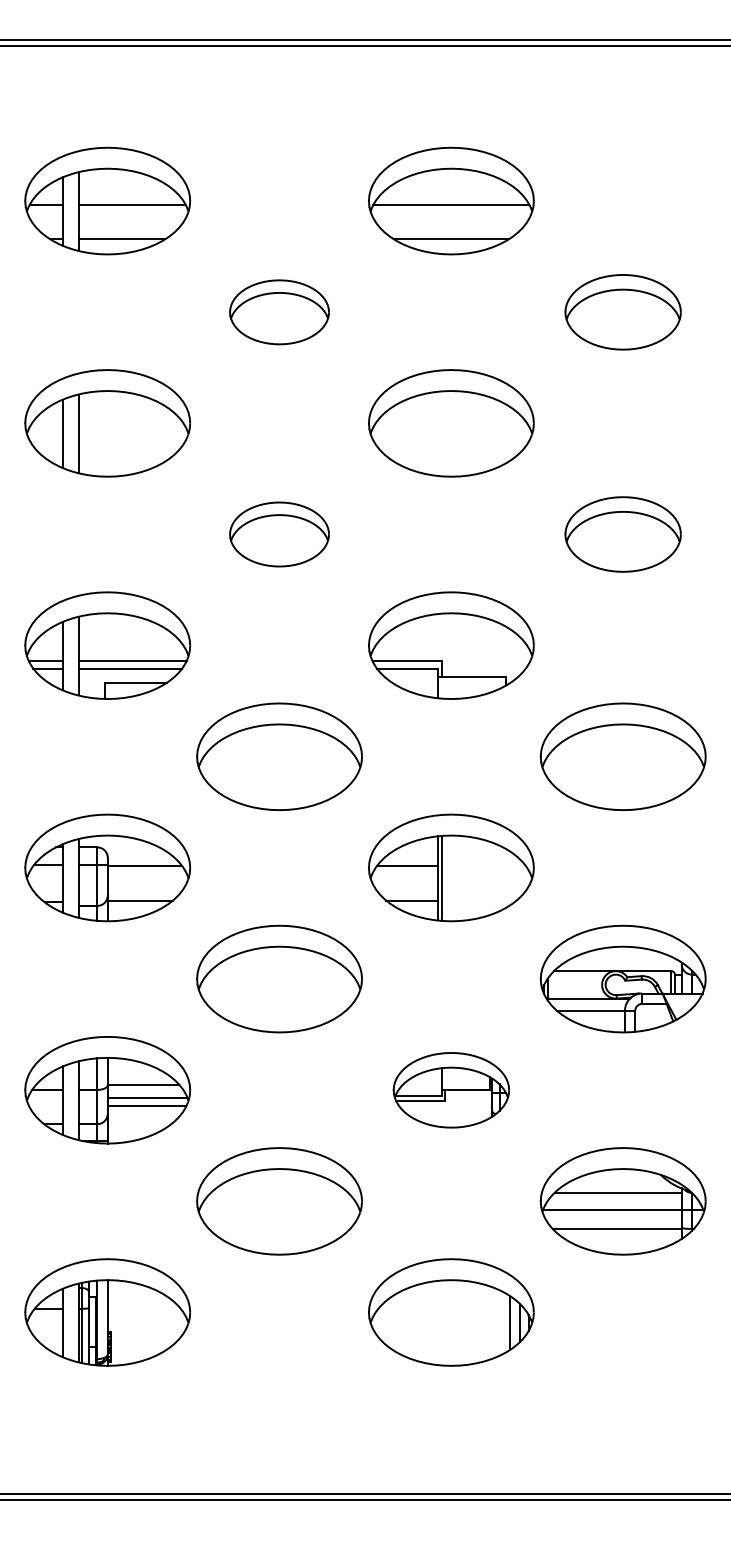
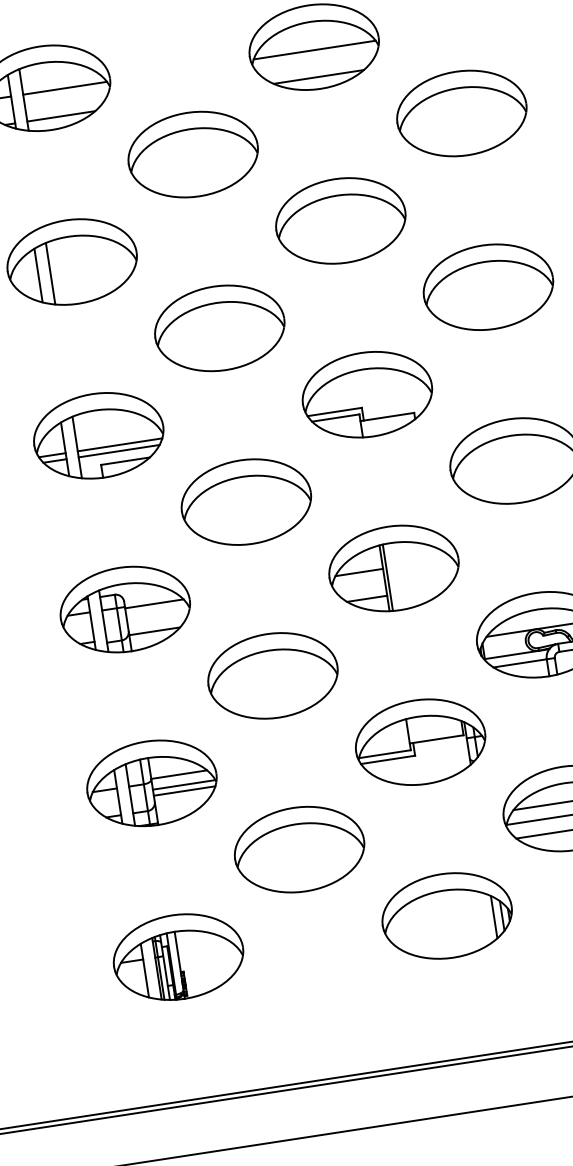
part: (279, 312) -> (193, 154), size x1.67
part: (622, 312) -> (461, 113), size x1.43
part: (279, 534) -> (219, 328), size x1.67
part: (622, 534) -> (487, 287), size x1.43
part: (451, 1090) -> (420, 742), size x1.43

